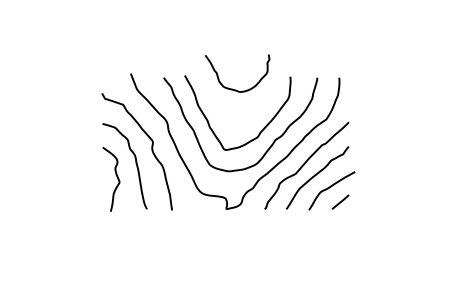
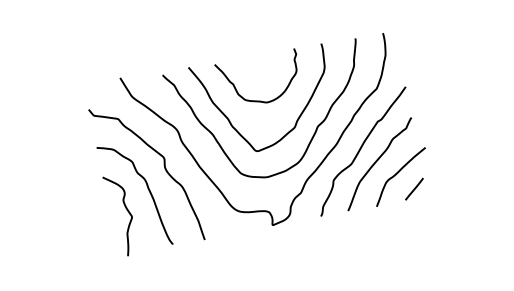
curve: (232, 88) -> (256, 99), moved

